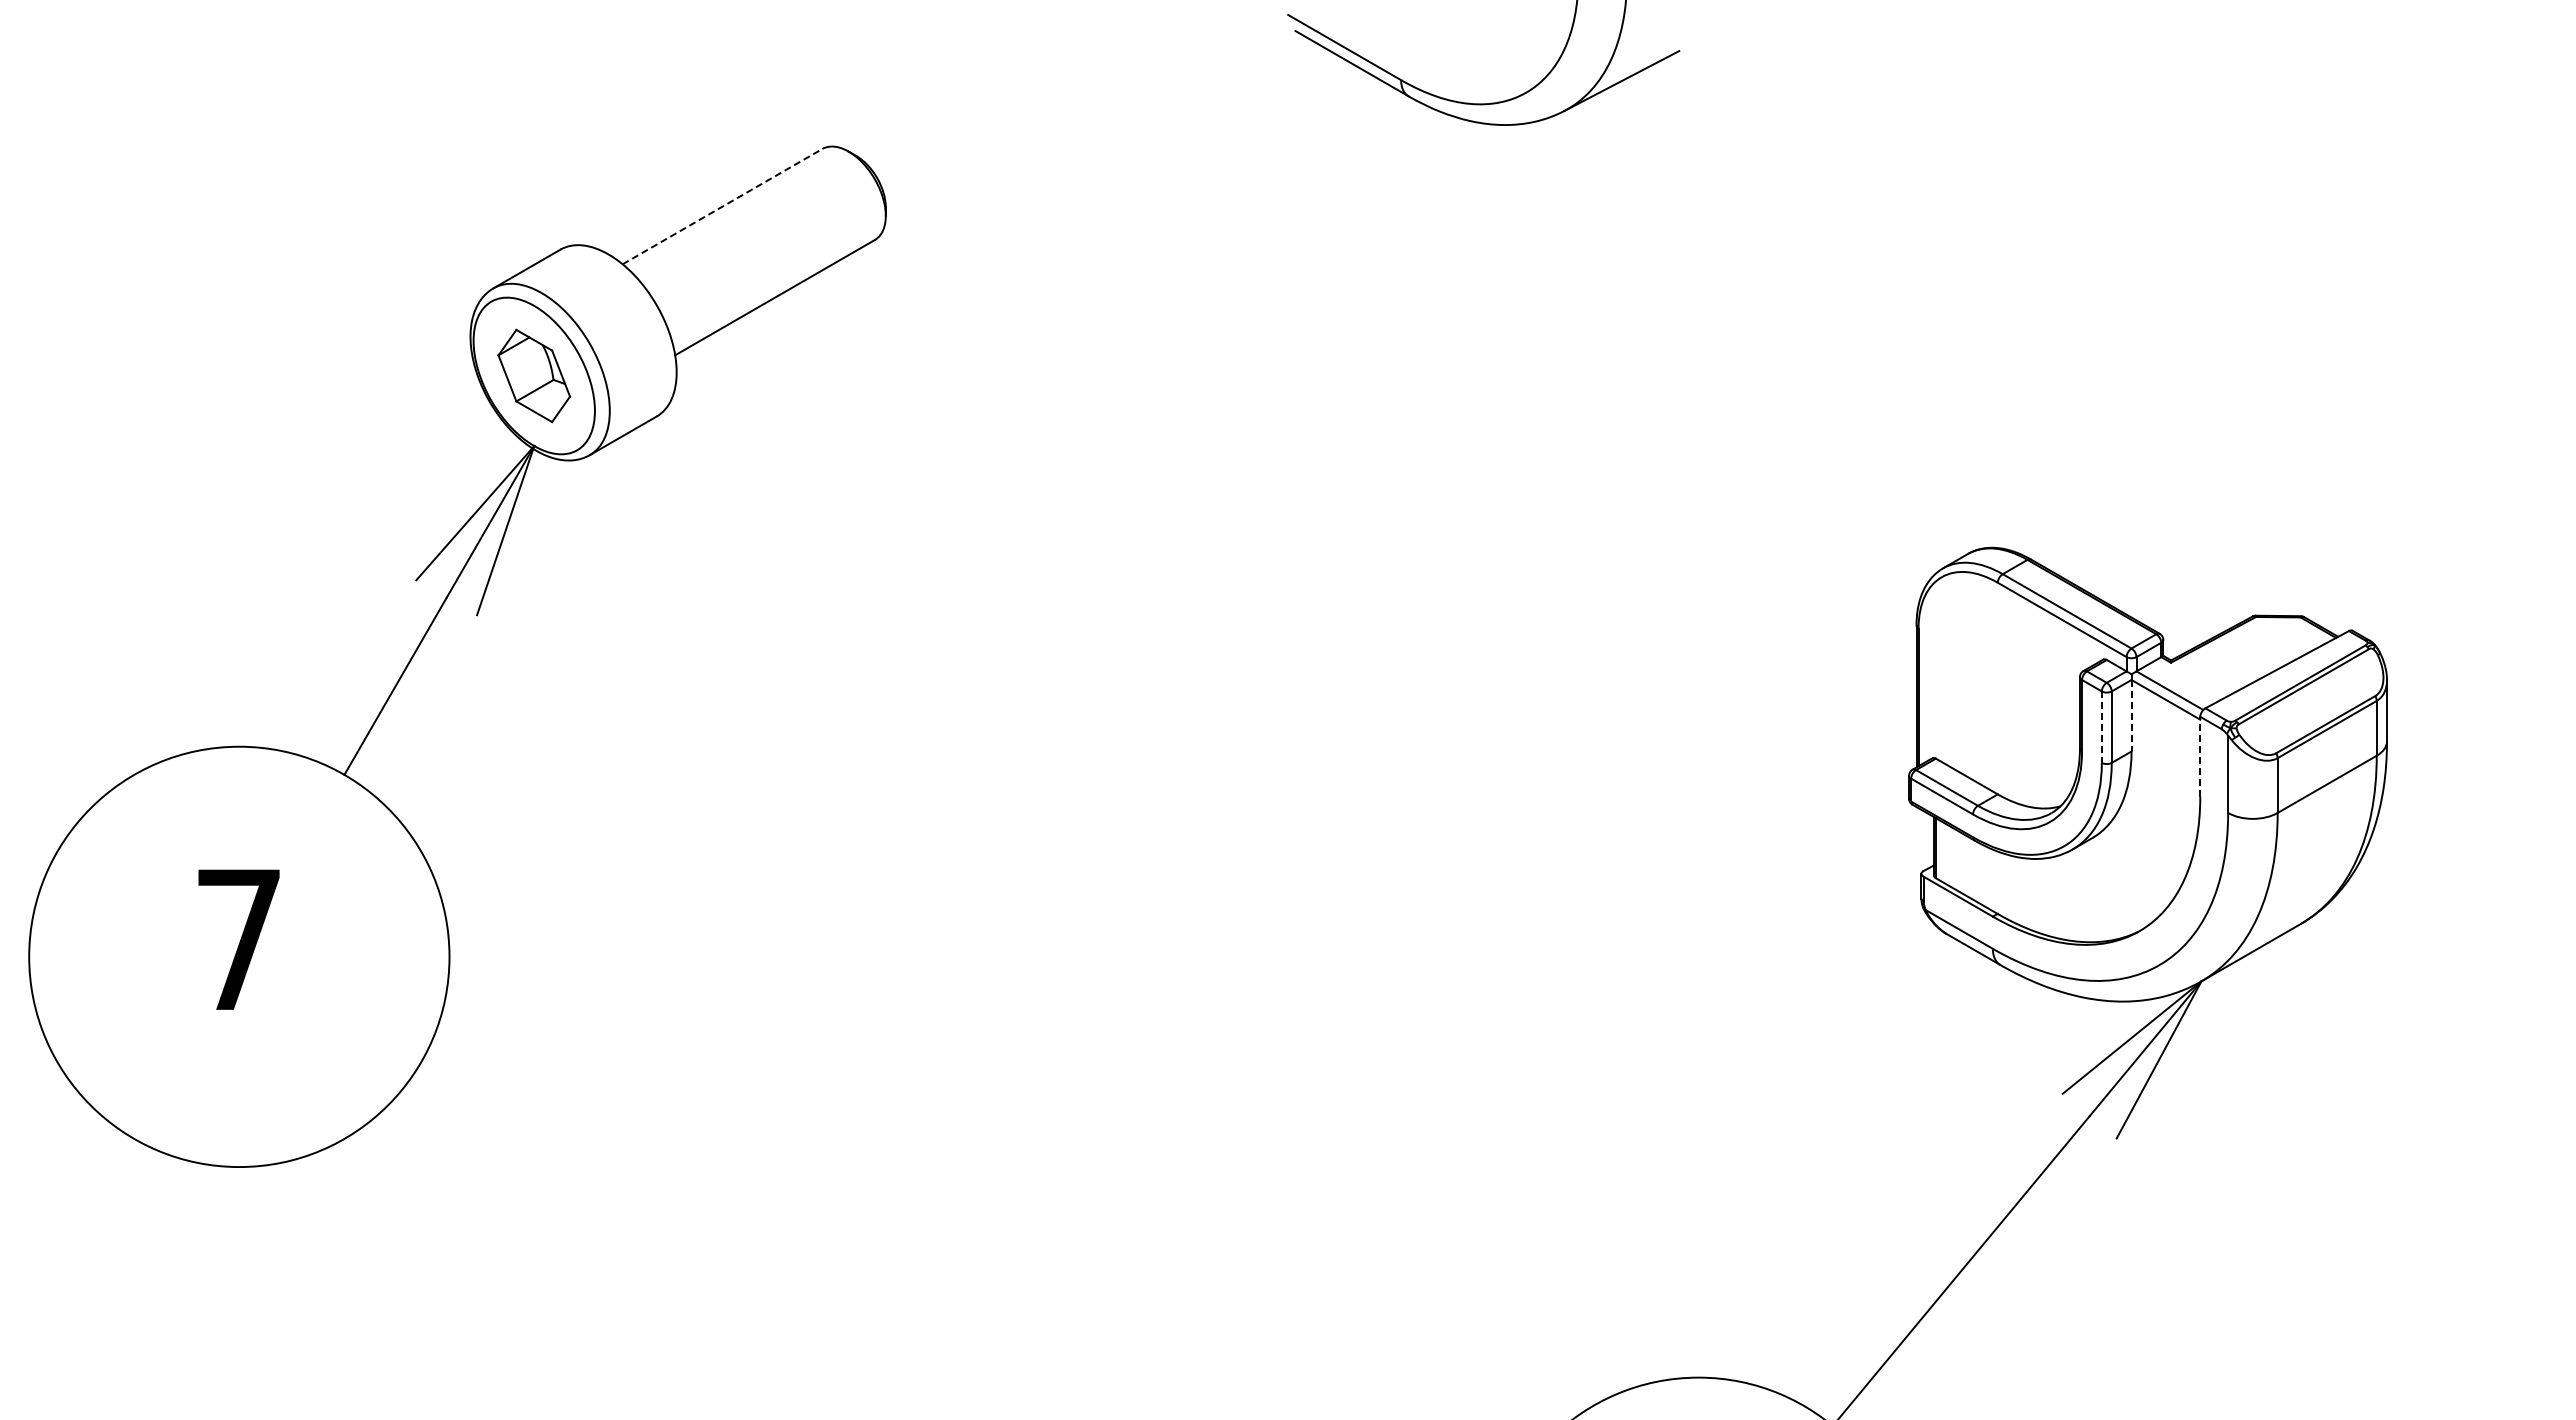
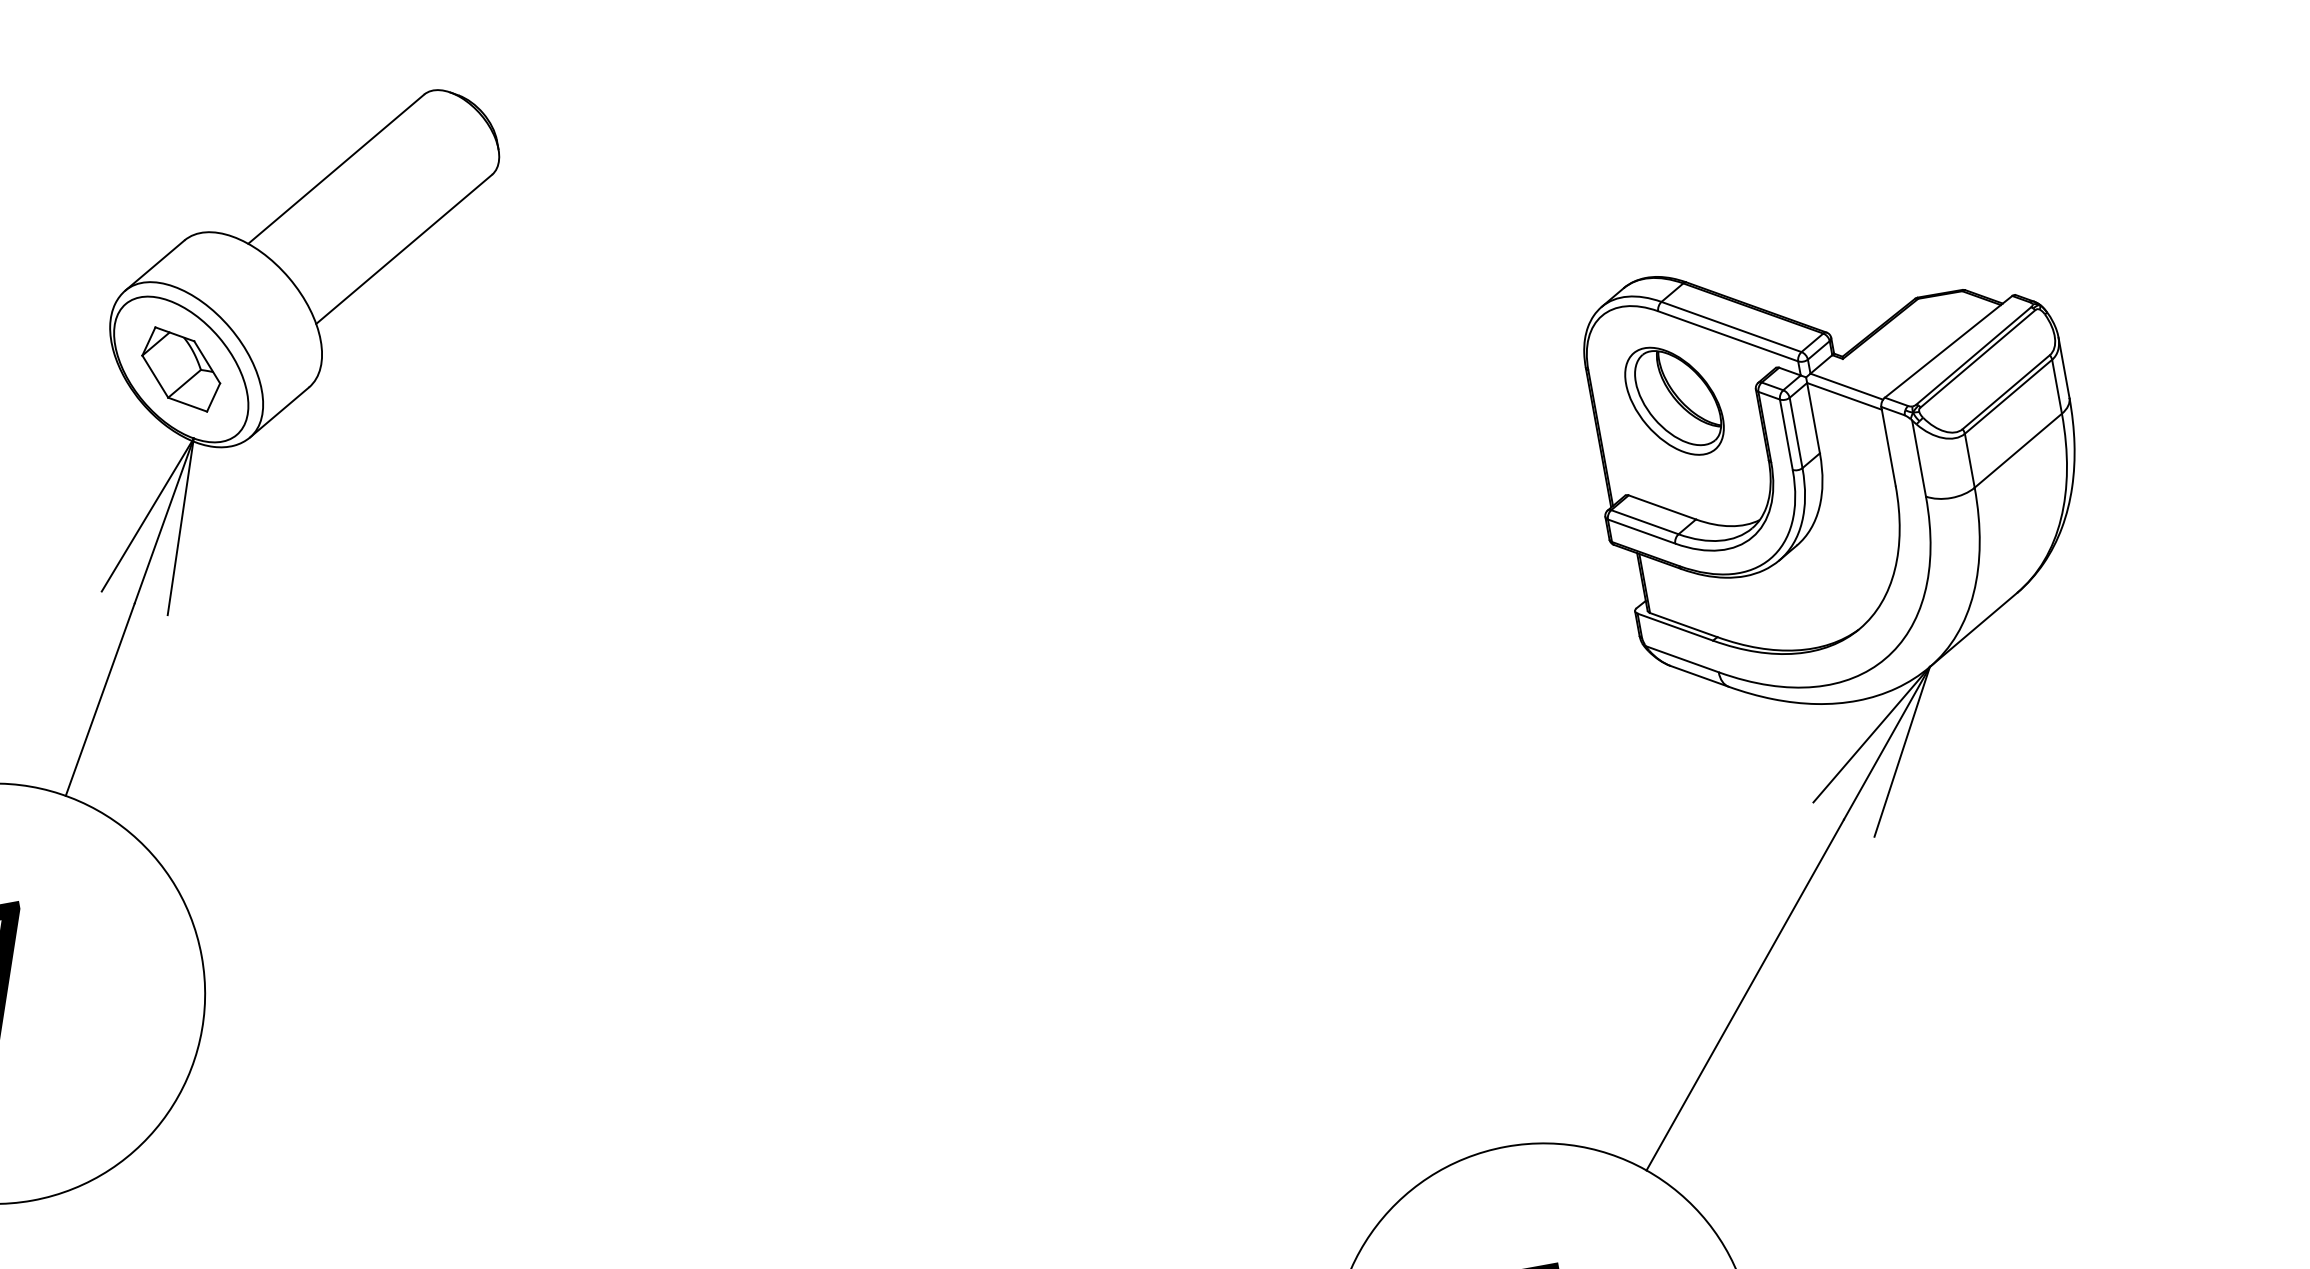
line: (722, 206) -> (336, 169), dashed -> solid
part: (1997, 673) -> (1674, 400), added
line: (2131, 715) -> (1813, 417), dashed -> solid
line: (2101, 727) -> (1786, 435), dashed -> solid
line: (2200, 756) -> (1888, 445), dashed -> solid

